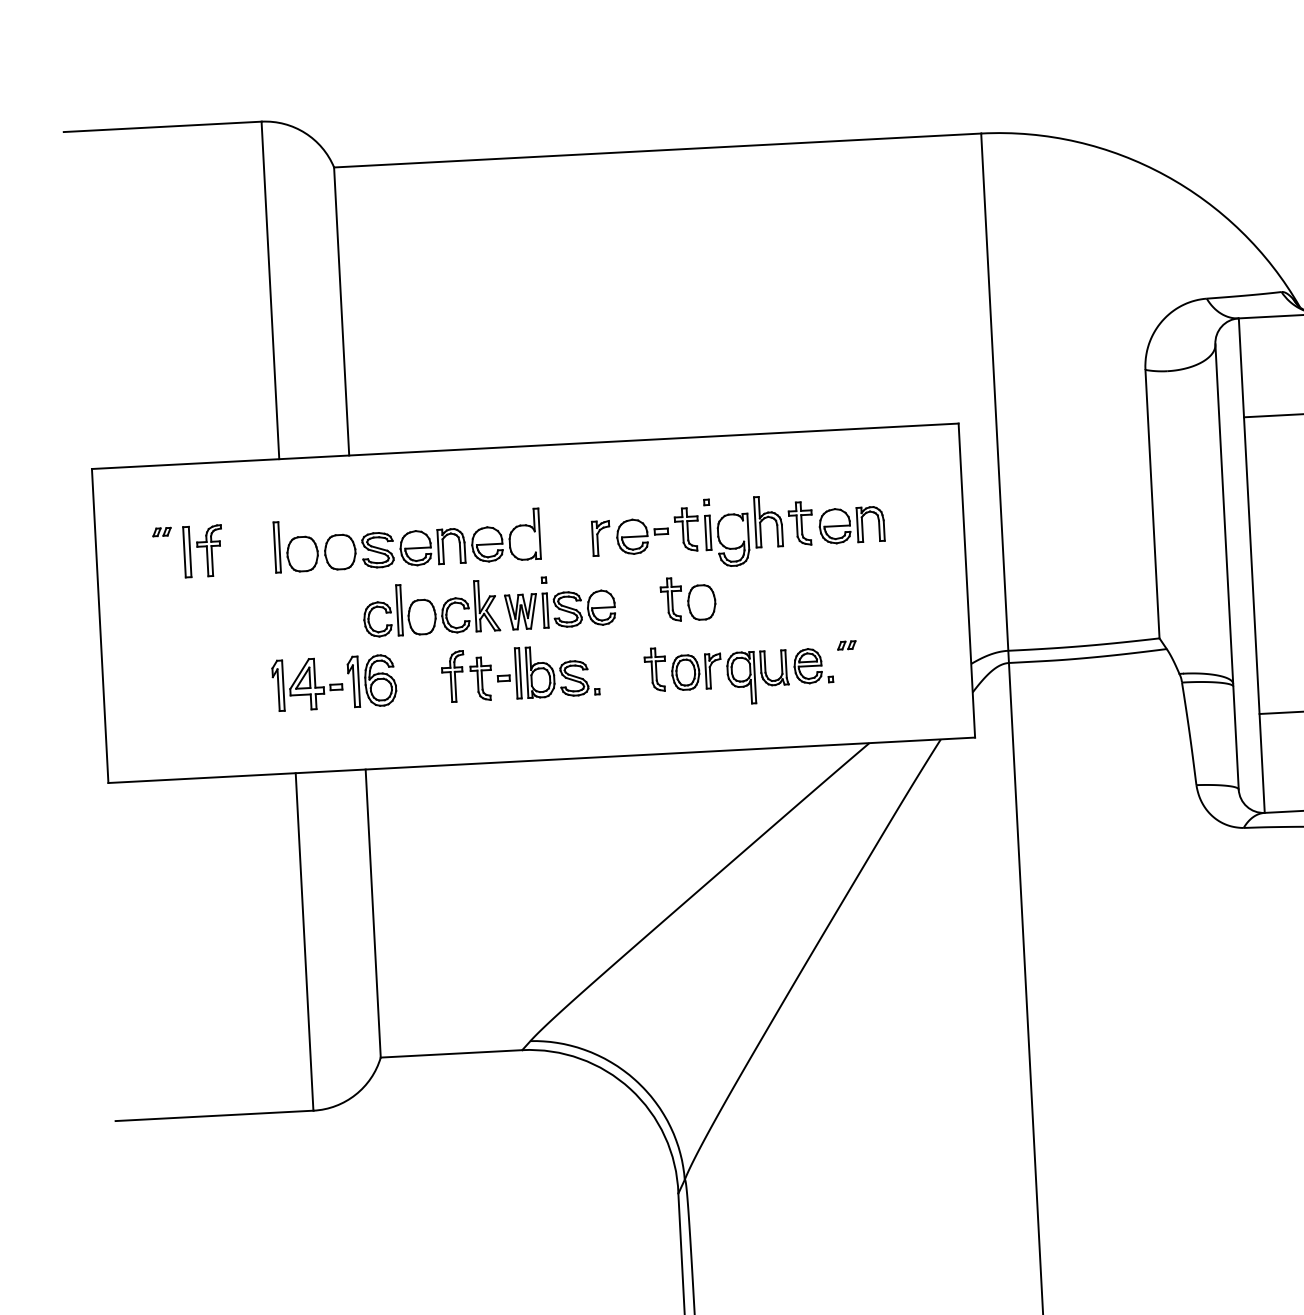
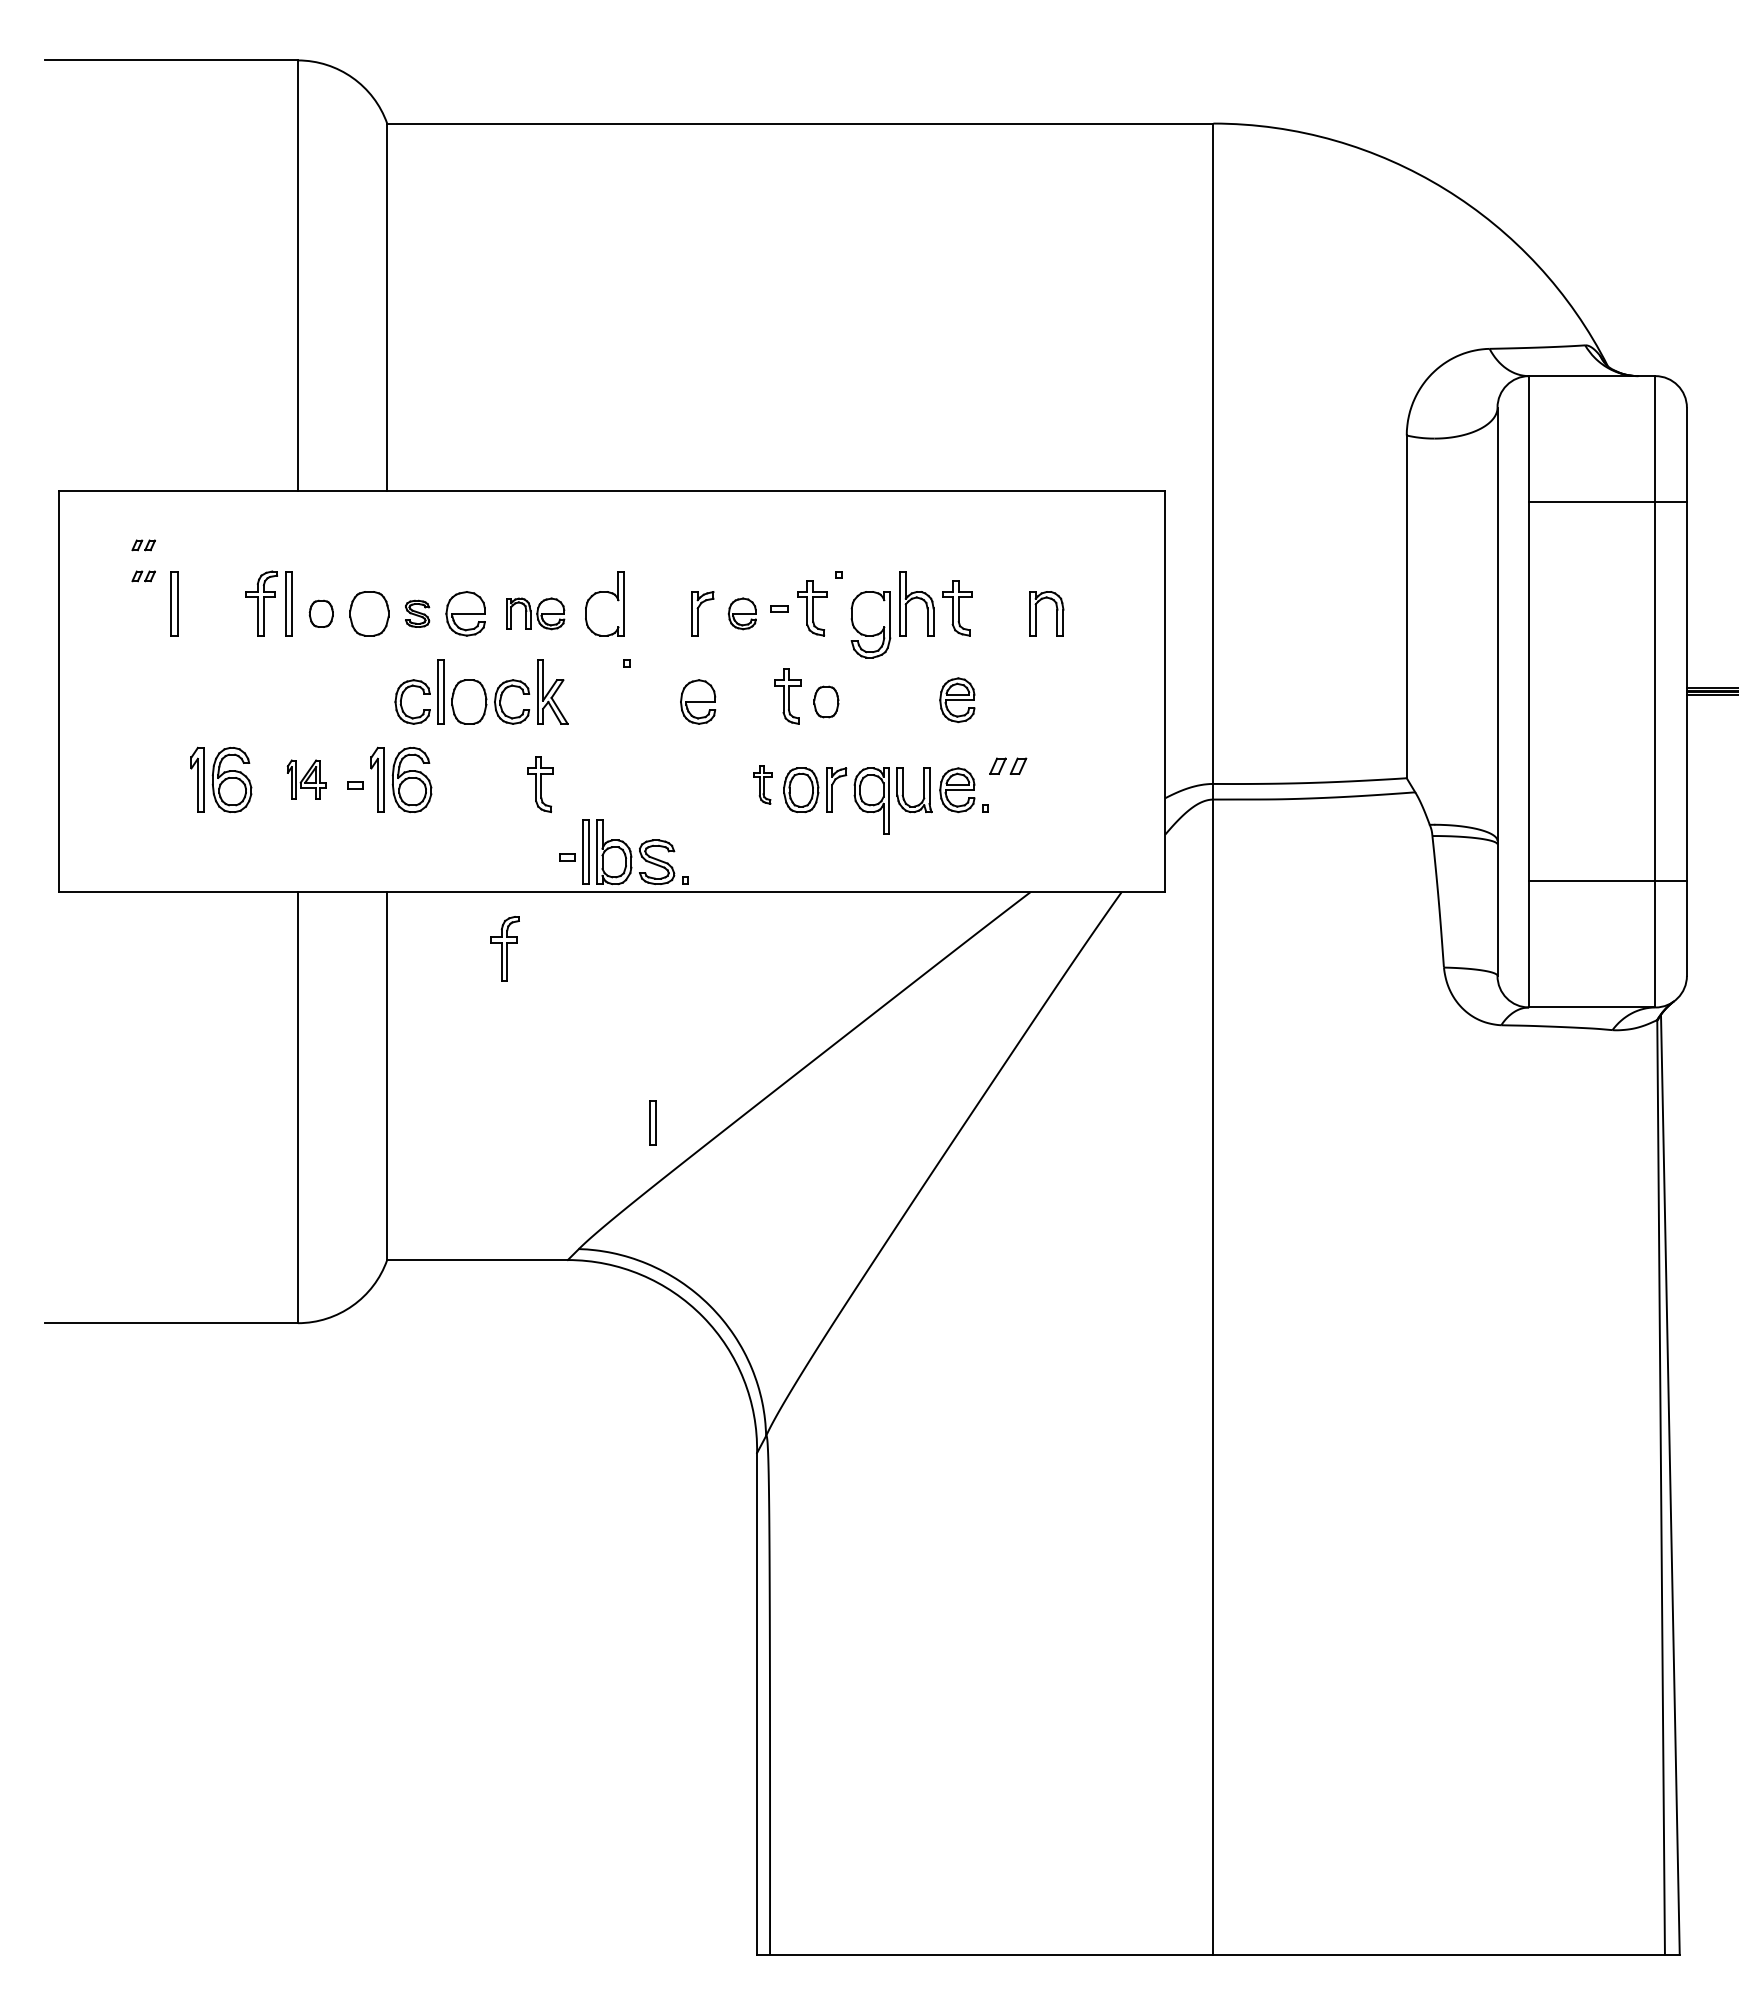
part: (160, 507) -> (143, 545), added
part: (834, 526) -> (1000, 613), removed
part: (707, 532) -> (652, 1122), moved
part: (632, 536) -> (742, 613), size x0.7
part: (470, 545) -> (535, 613), size x0.7
part: (377, 549) -> (417, 613), size x0.6
part: (209, 550) -> (261, 603), moved
part: (302, 553) -> (321, 613), size x0.6
part: (804, 595) -> (957, 700), added
part: (701, 602) -> (826, 701), size x0.7
part: (543, 610) -> (624, 701), removed
part: (846, 645) -> (1007, 766), size x1.6
part: (655, 669) -> (762, 784), size x0.7
part: (547, 672) -> (623, 852), moved
part: (452, 676) -> (504, 948), moved
part: (297, 684) -> (306, 779), size x0.6
part: (231, 688) -> (221, 779), added

